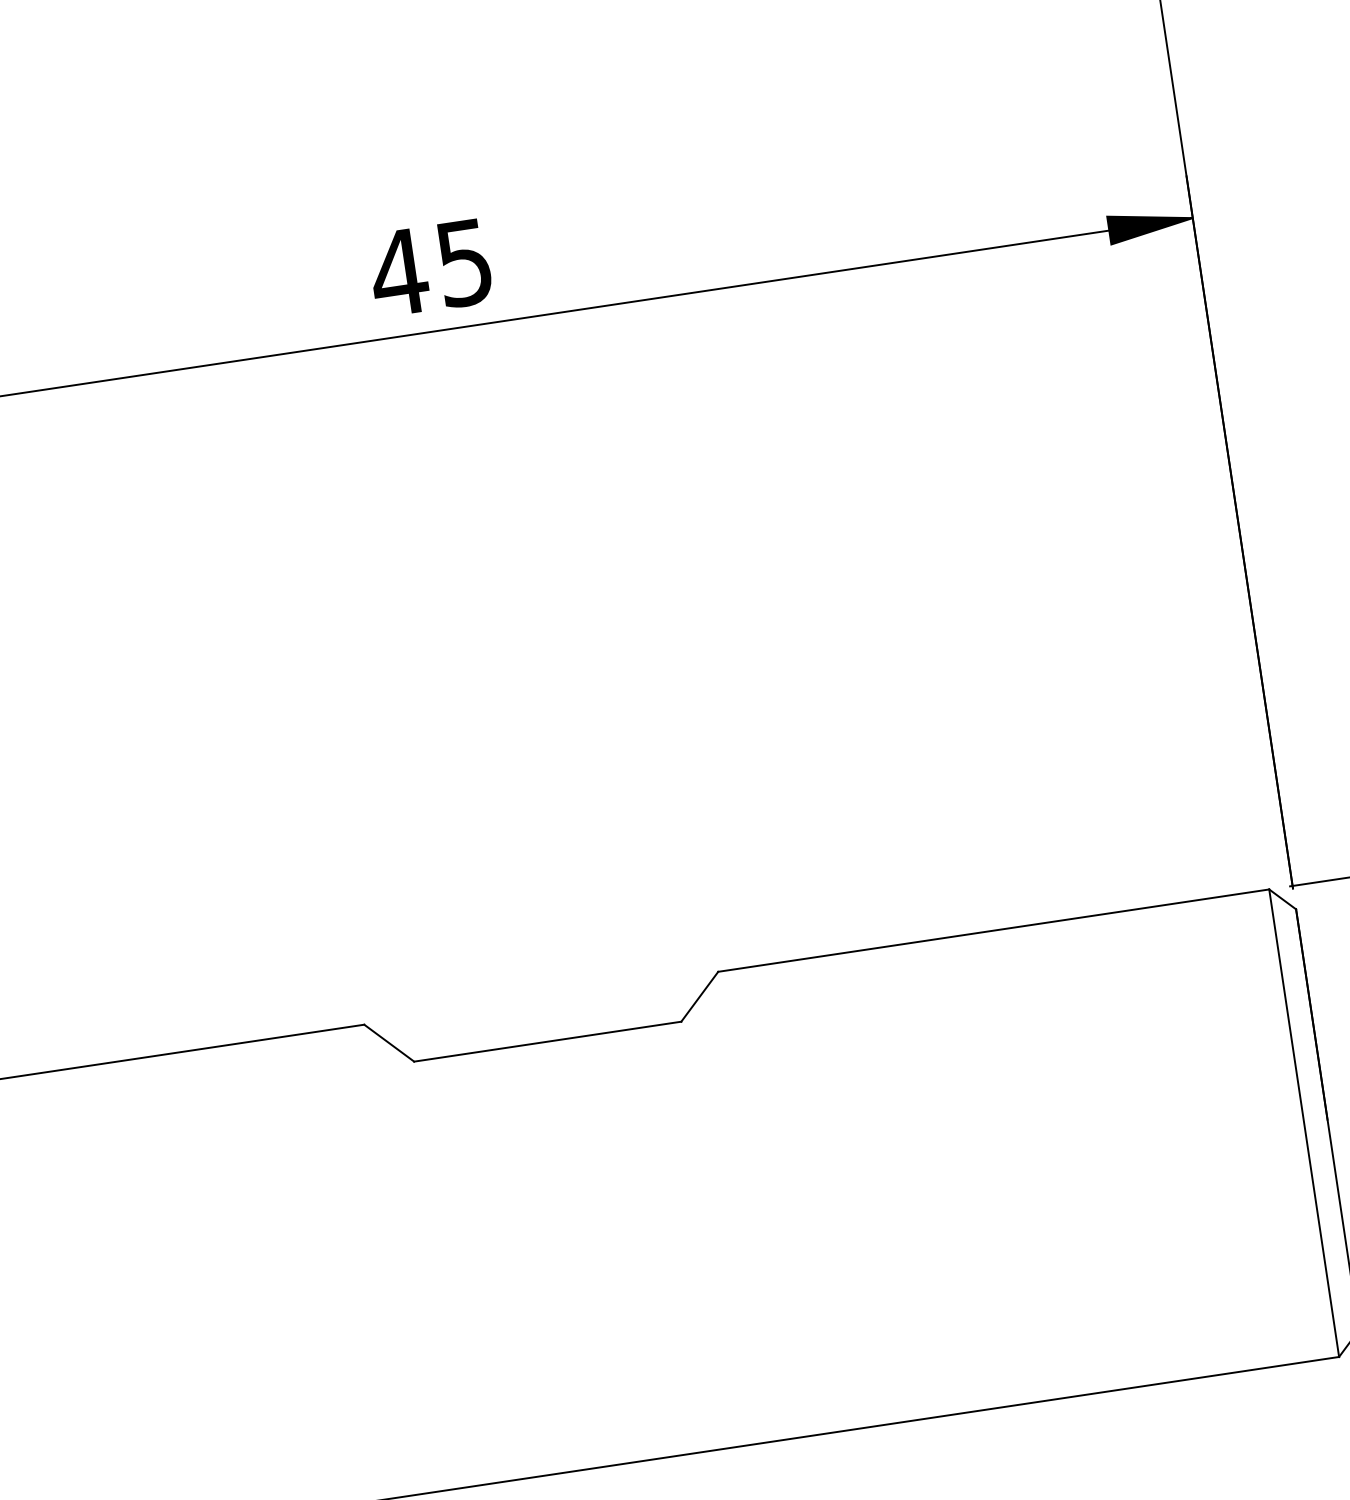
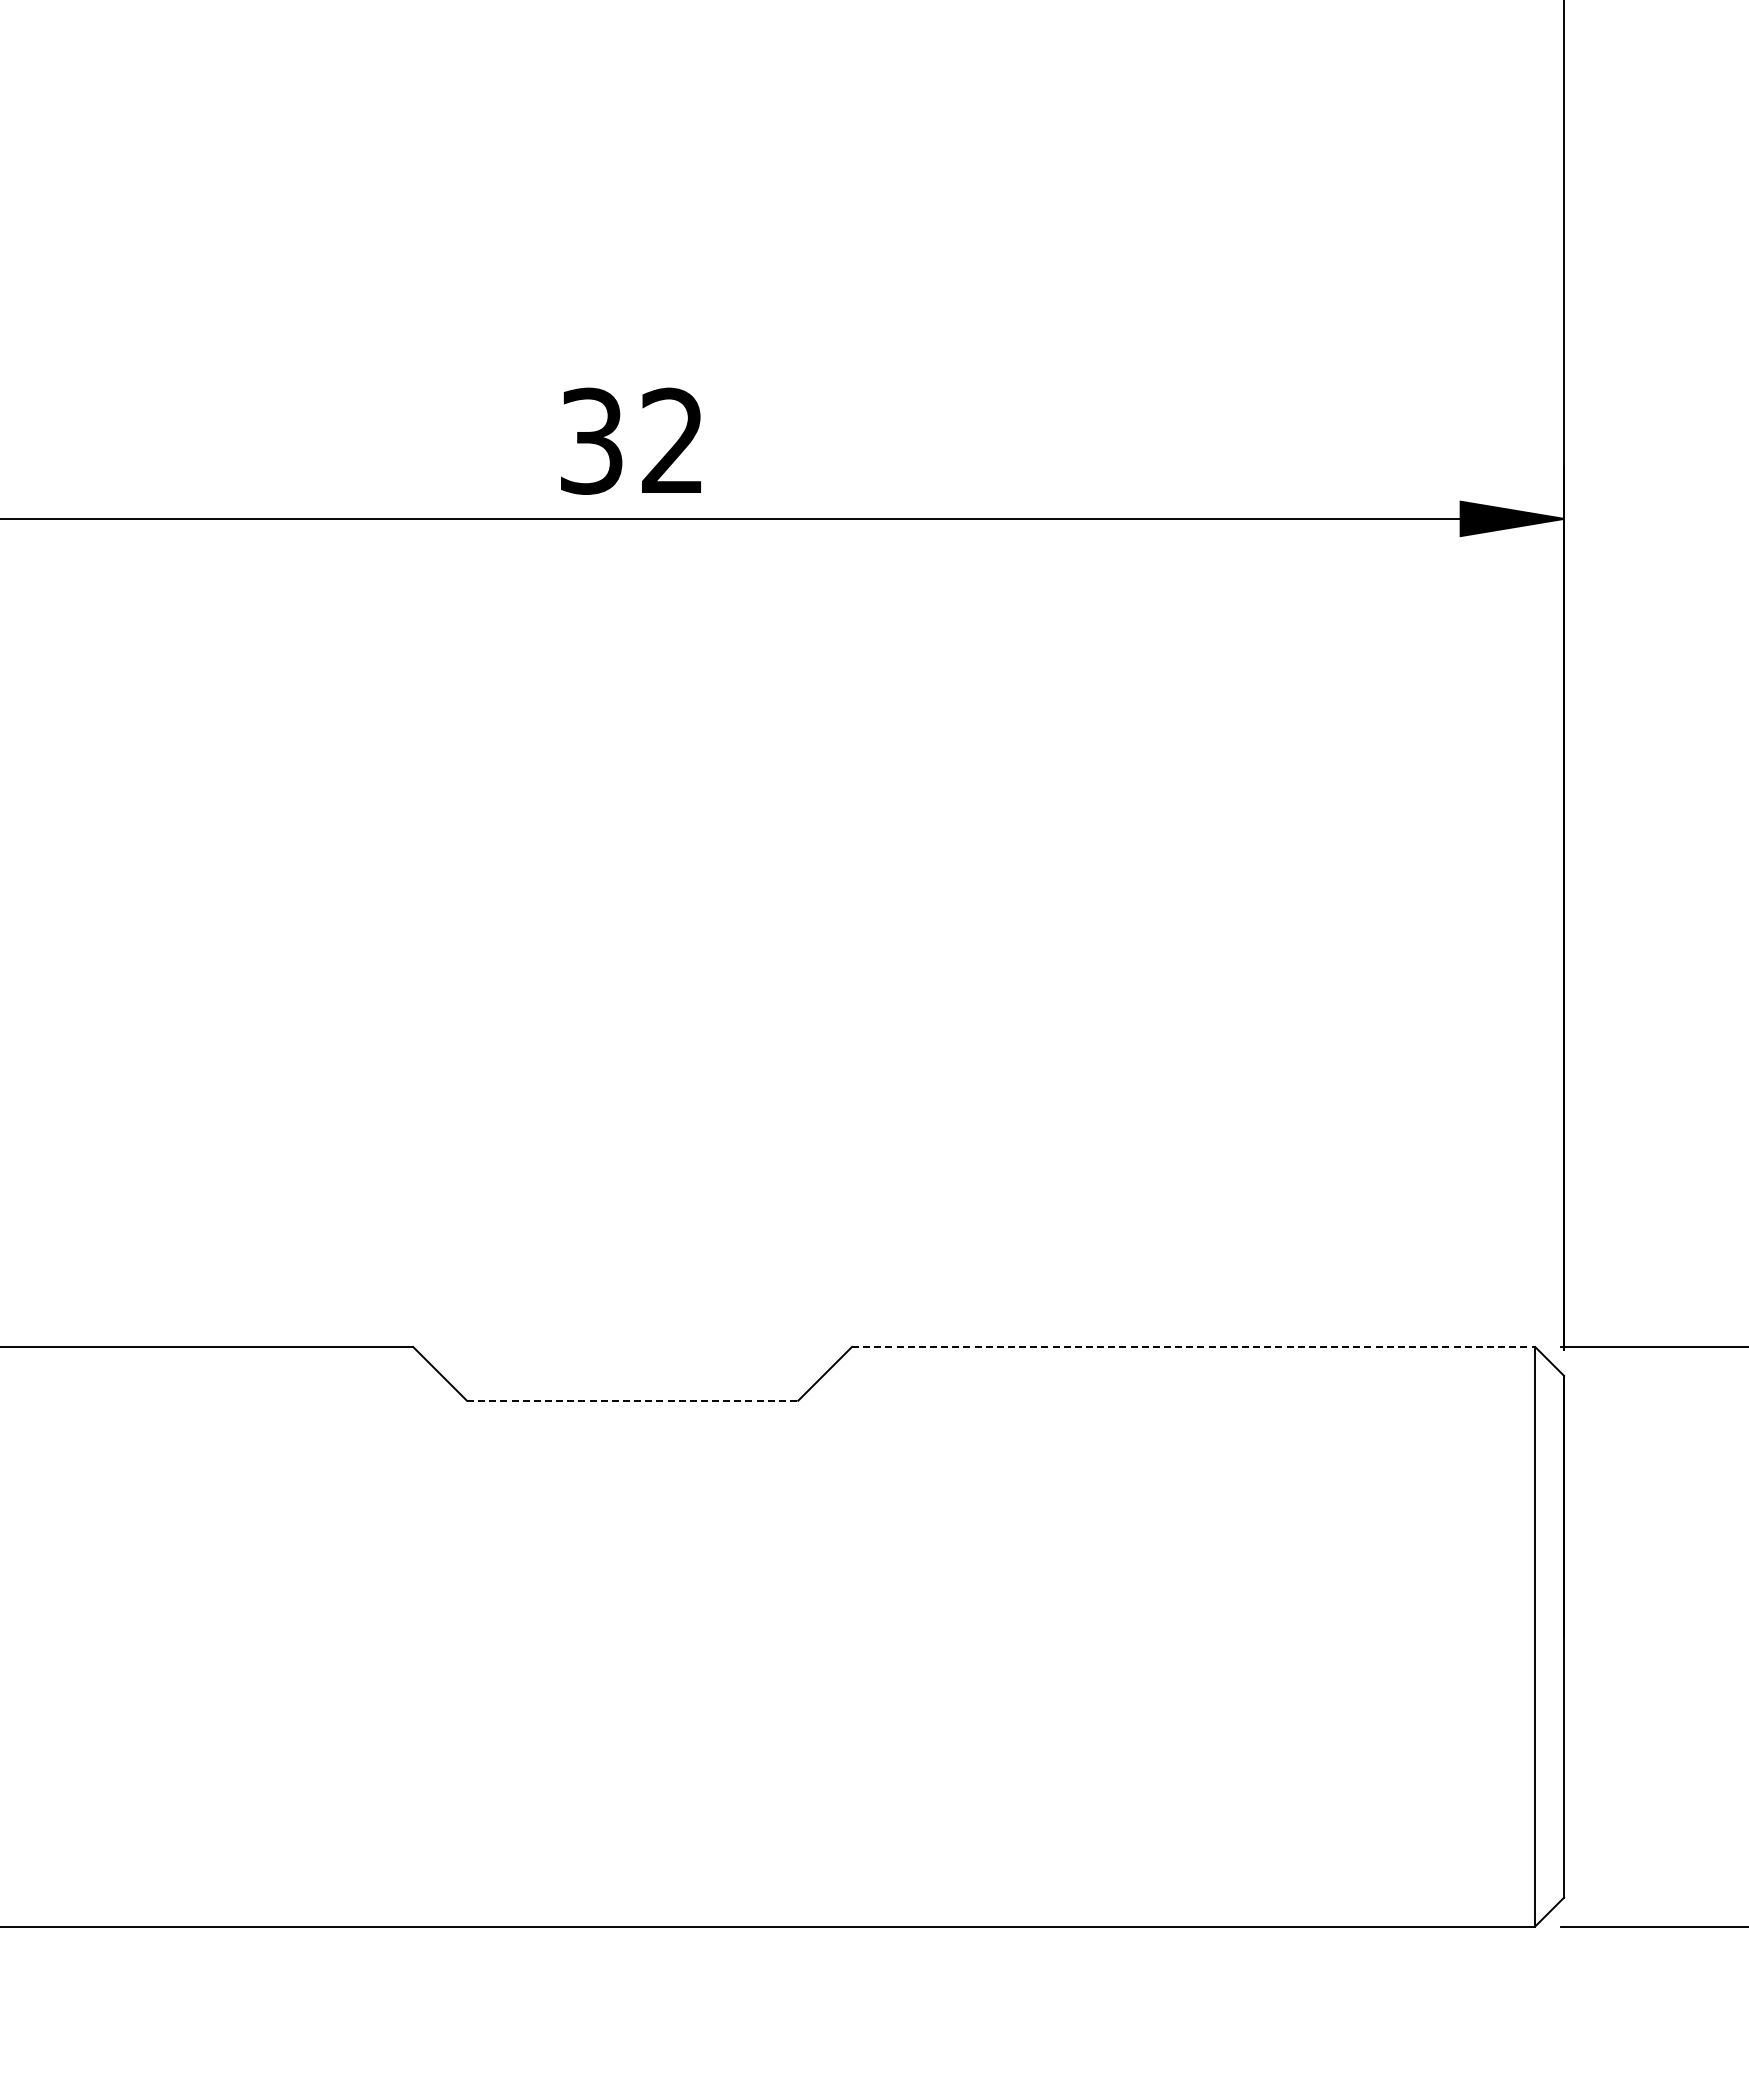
text: (429, 267) -> (629, 440), 45 -> 32
line: (993, 930) -> (1193, 1346), solid -> dashed
line: (547, 1041) -> (632, 1400), solid -> dashed

